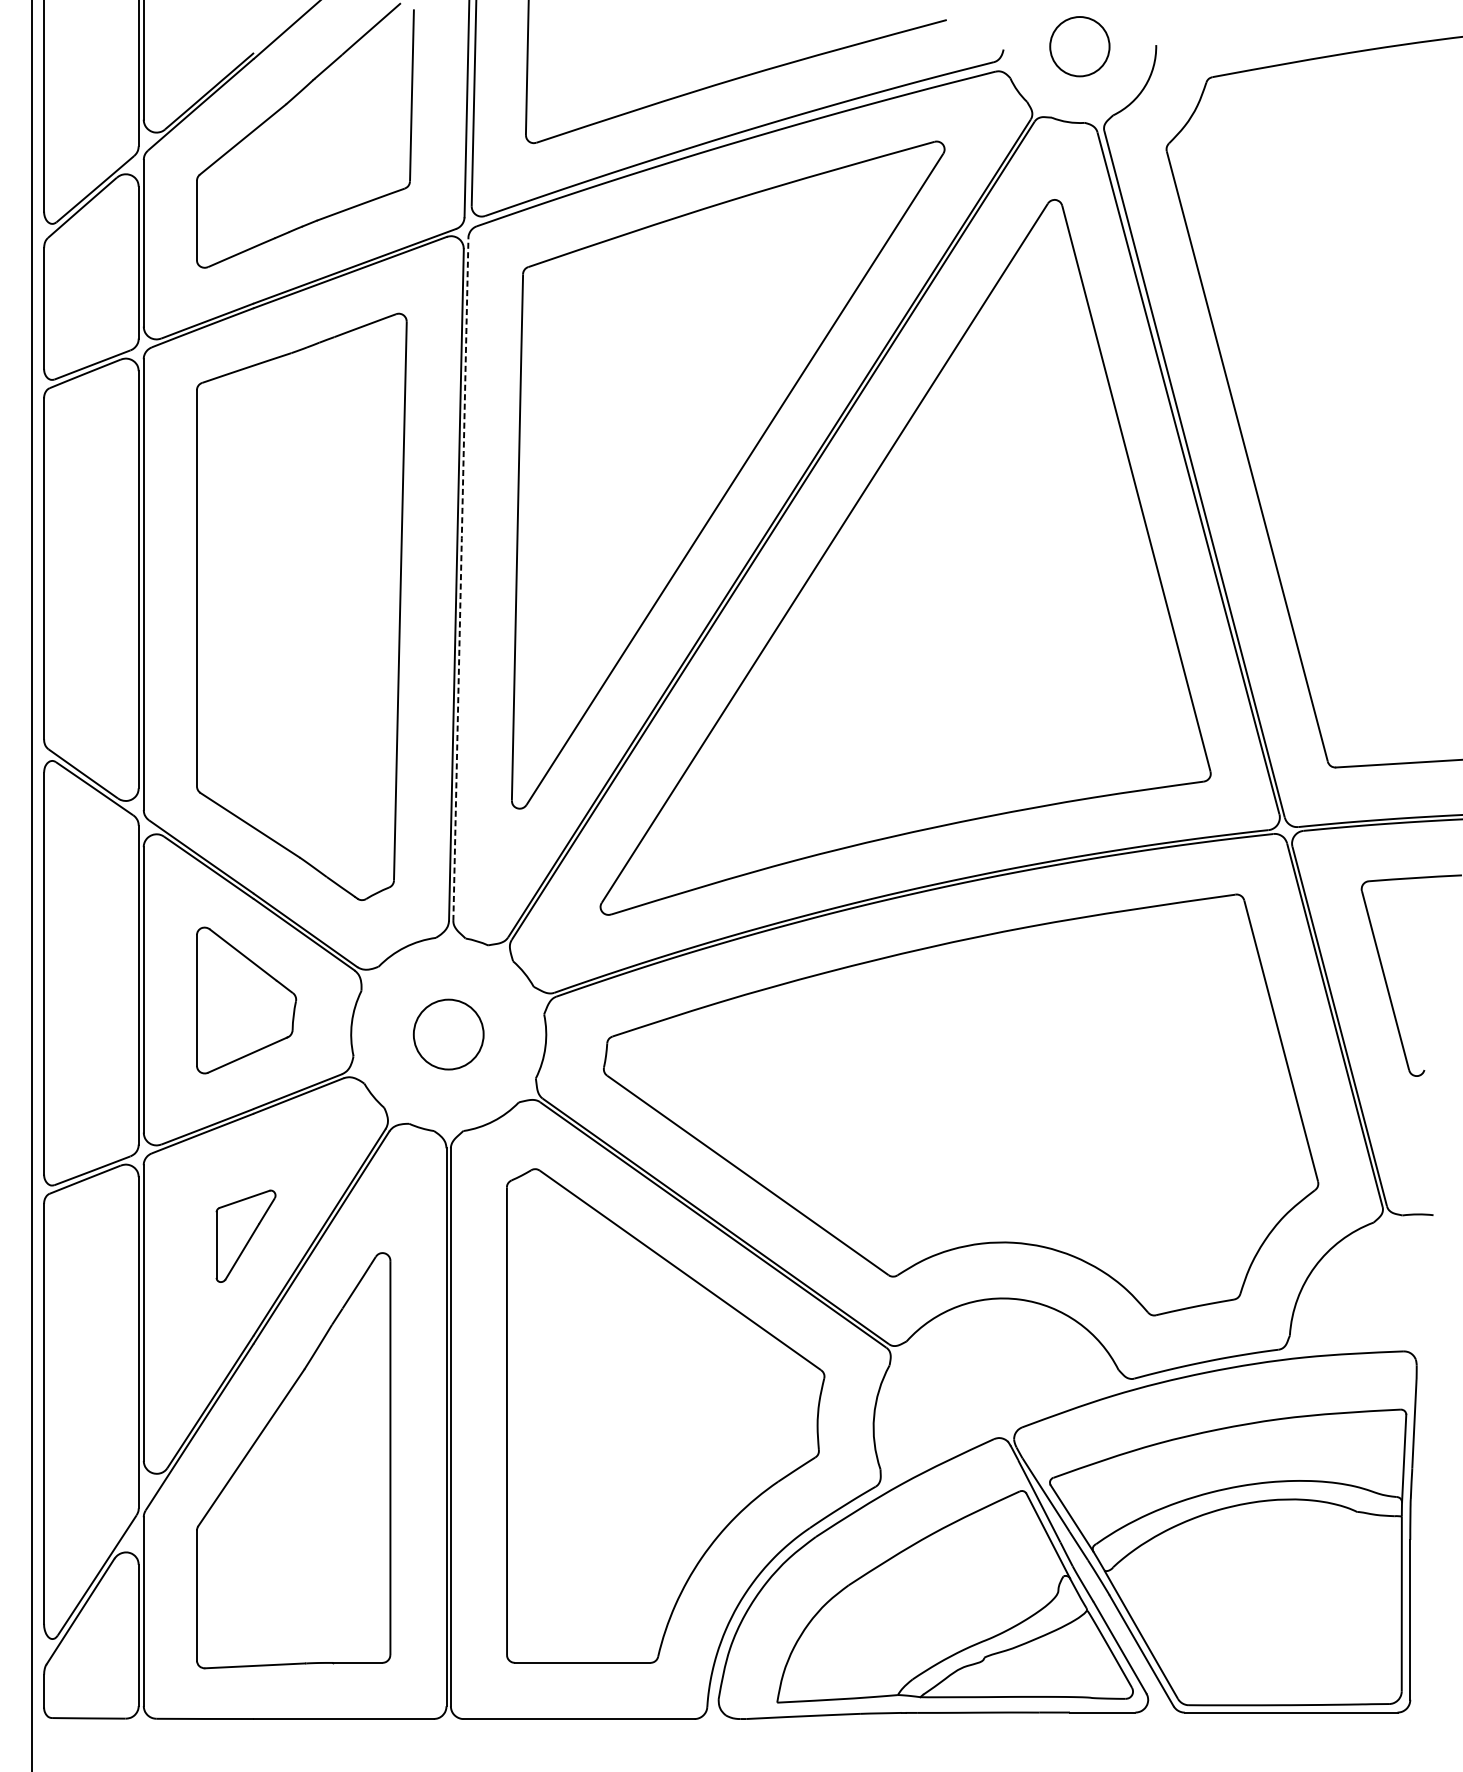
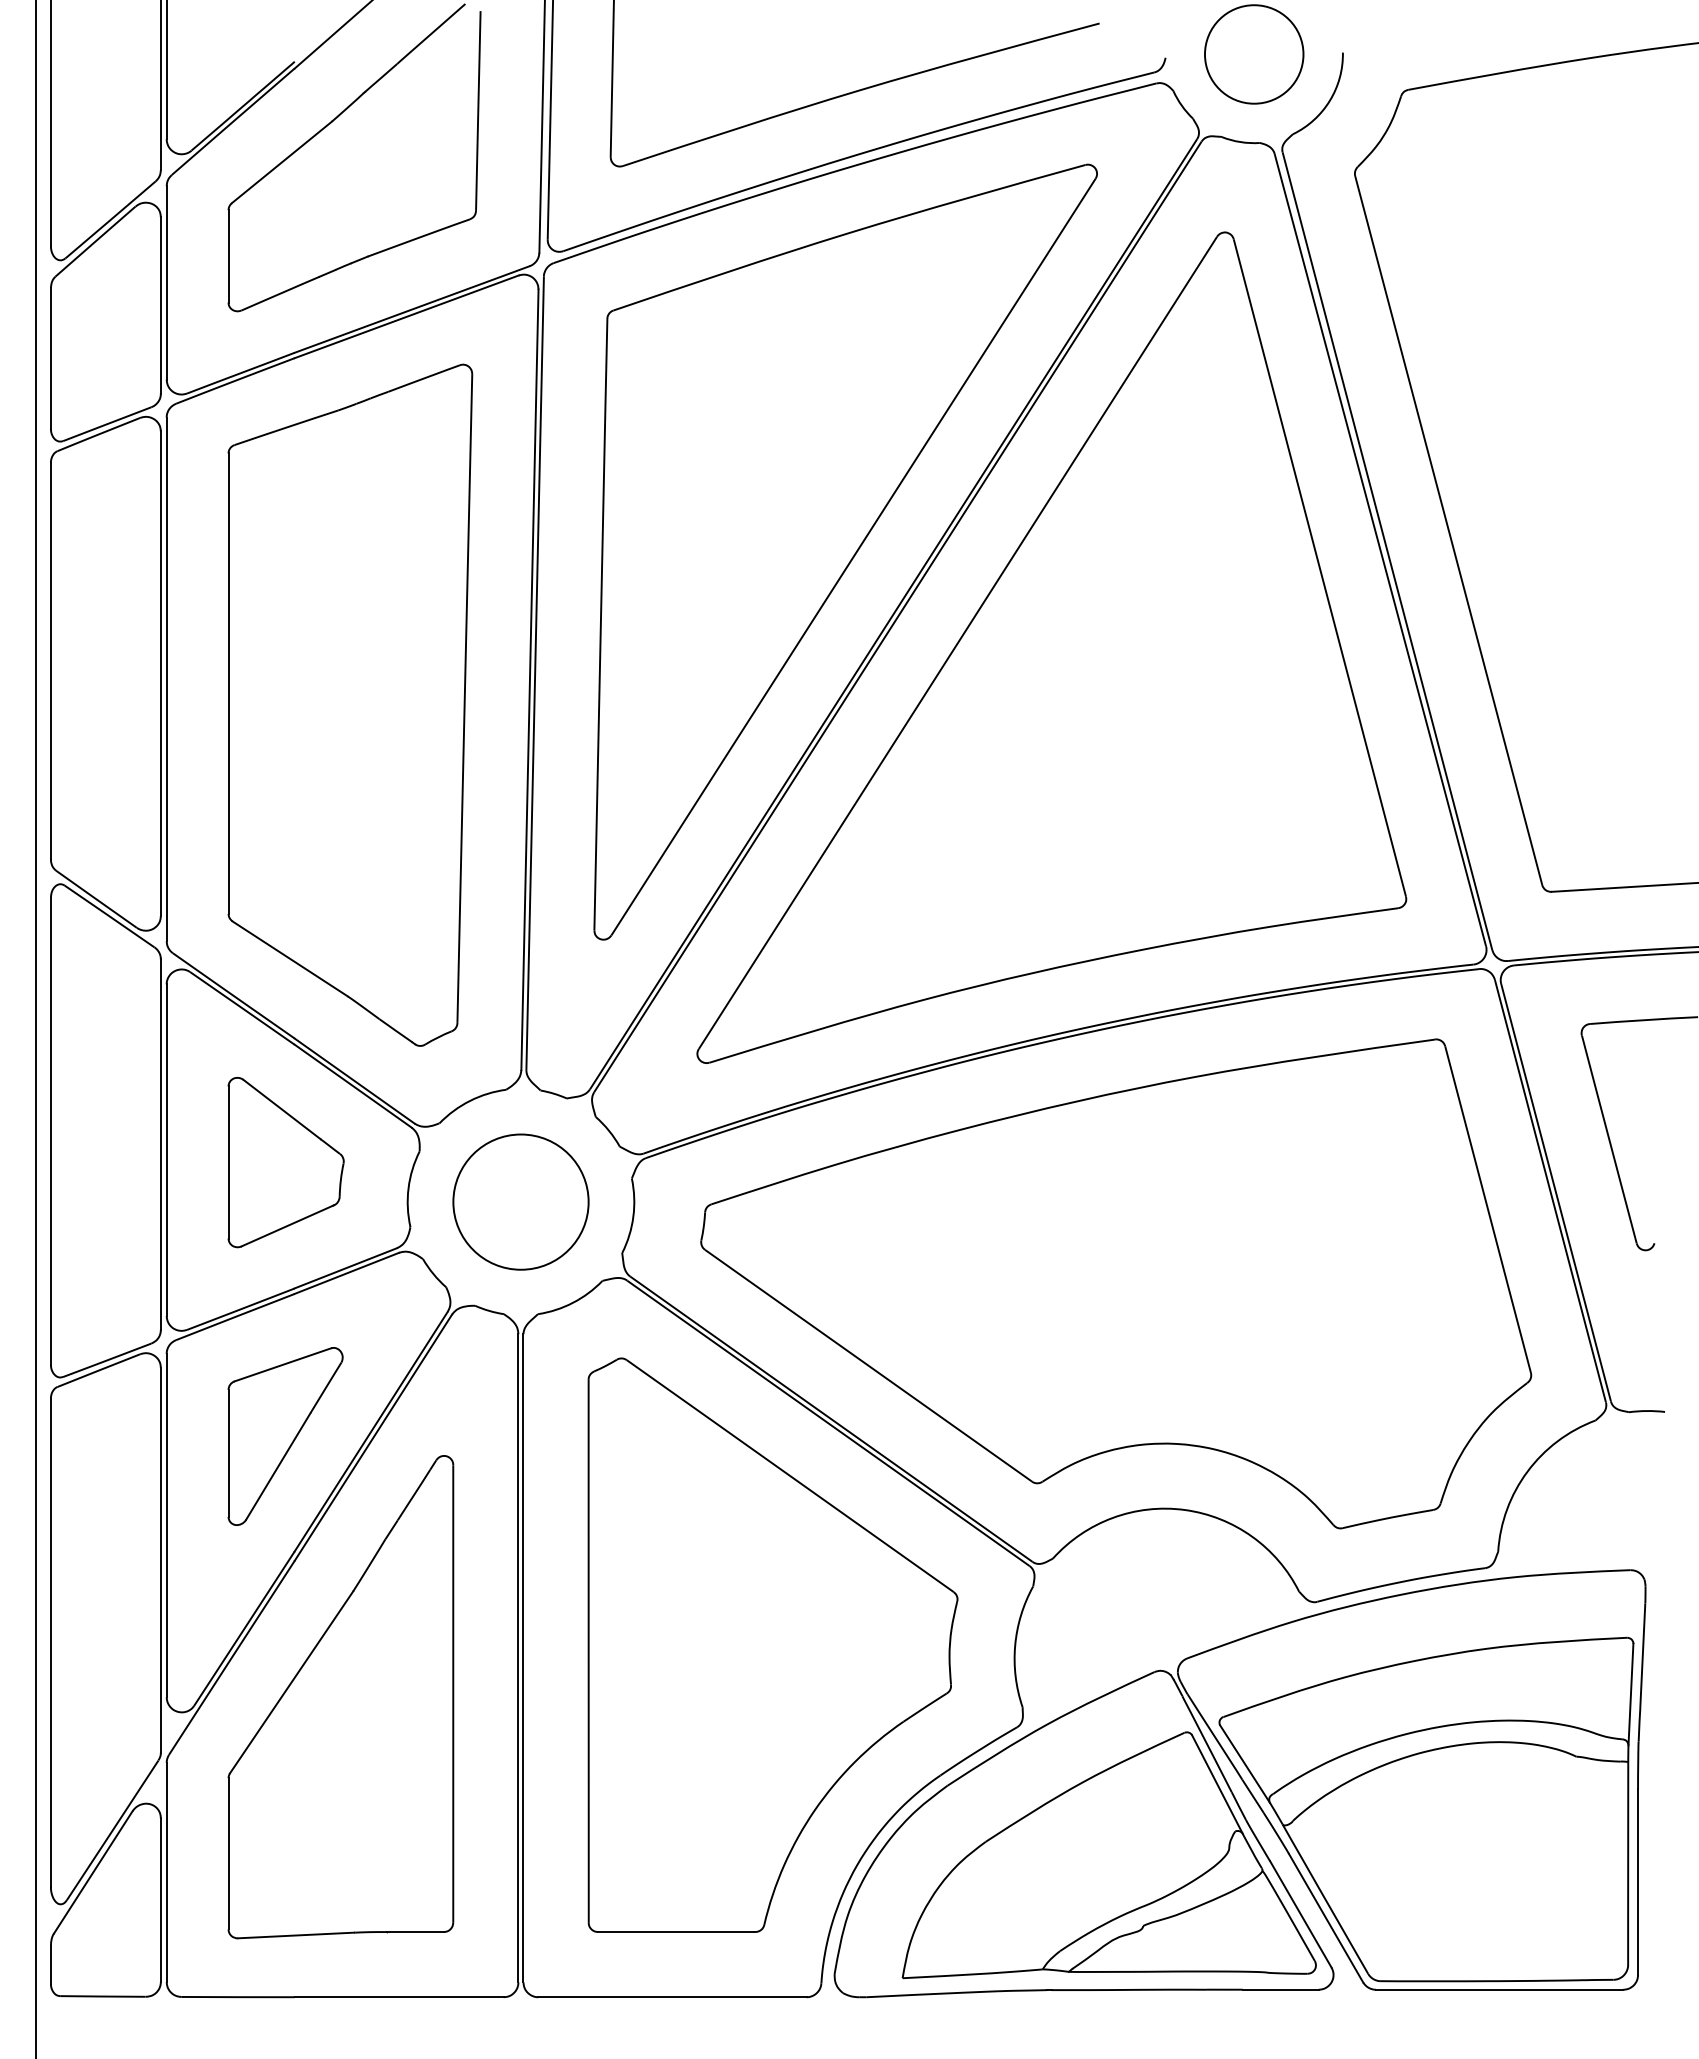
circle: (1079, 46) -> (1253, 54), size x1.43
line: (461, 578) -> (535, 672), dashed -> solid
circle: (448, 1034) -> (520, 1201), size x1.67
part: (246, 1236) -> (285, 1436), size x1.67

